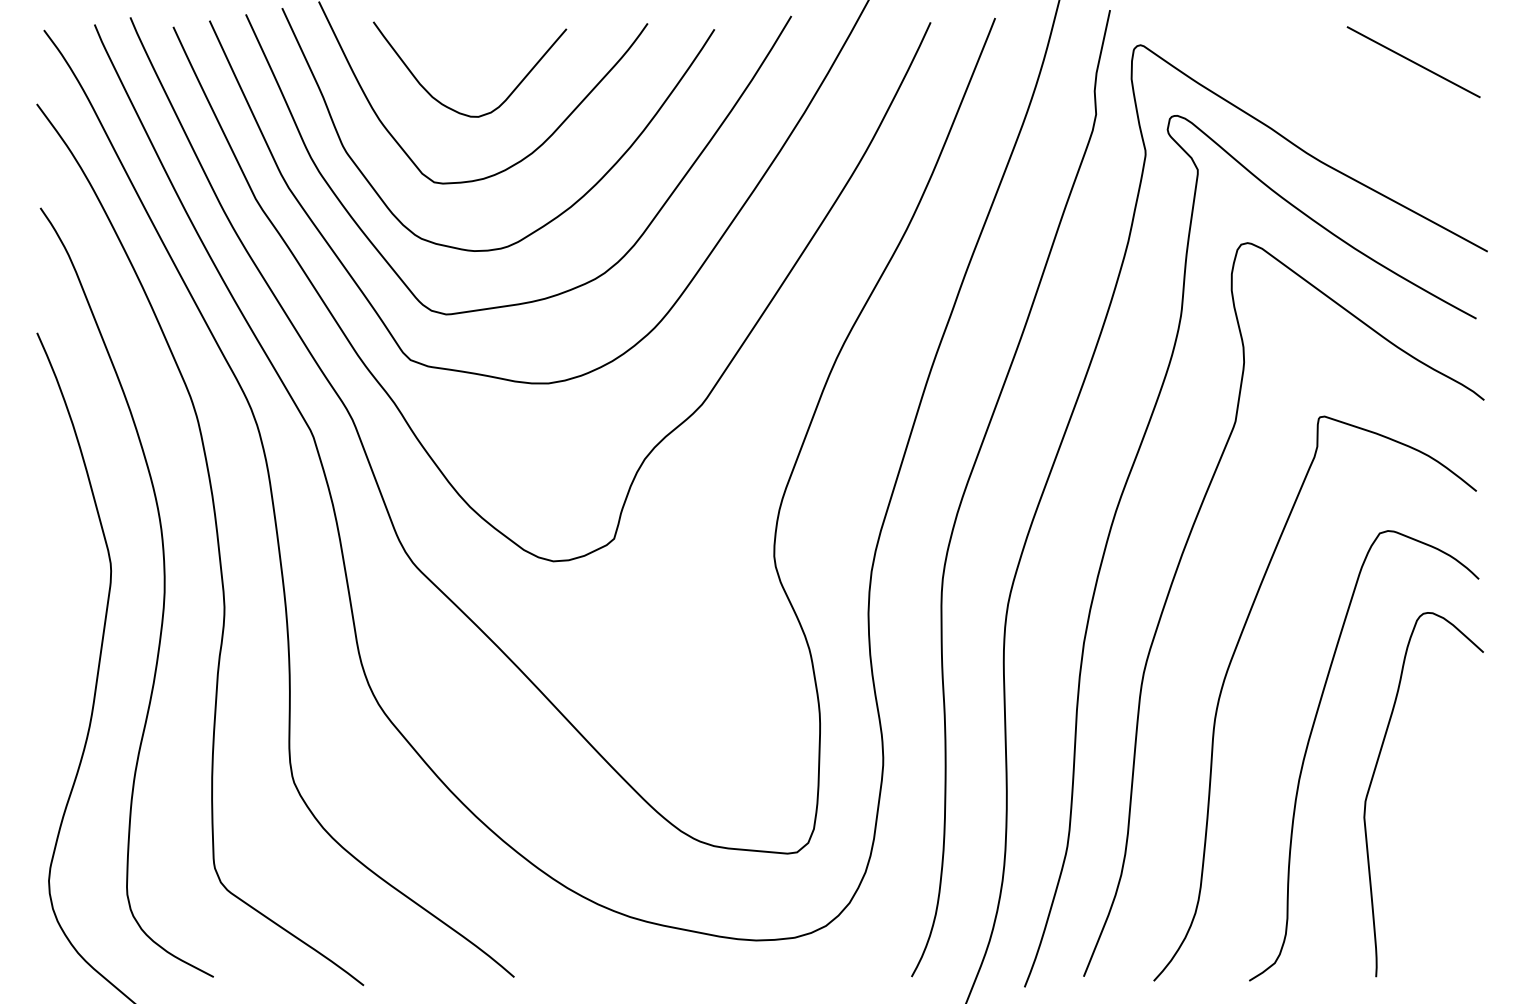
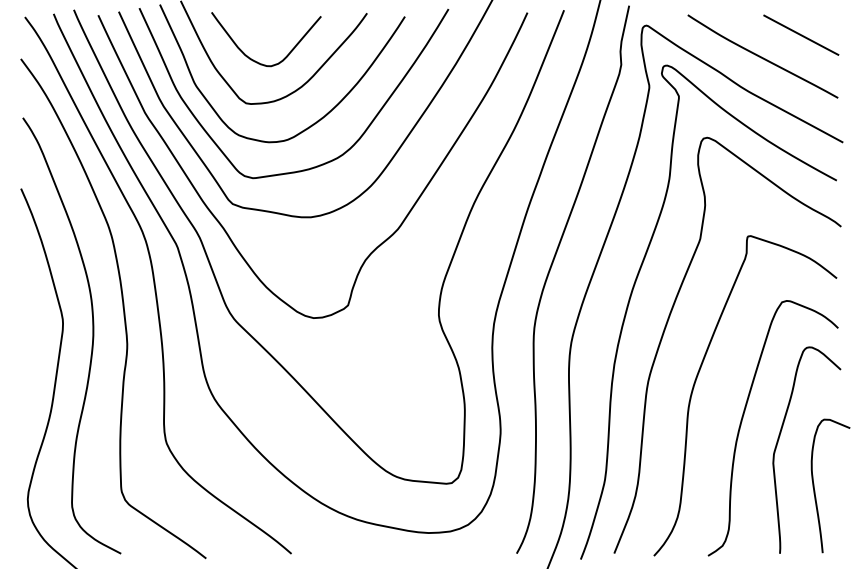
curve: (1343, 99) -> (761, 56), added
curve: (1438, 865) -> (815, 490), added

